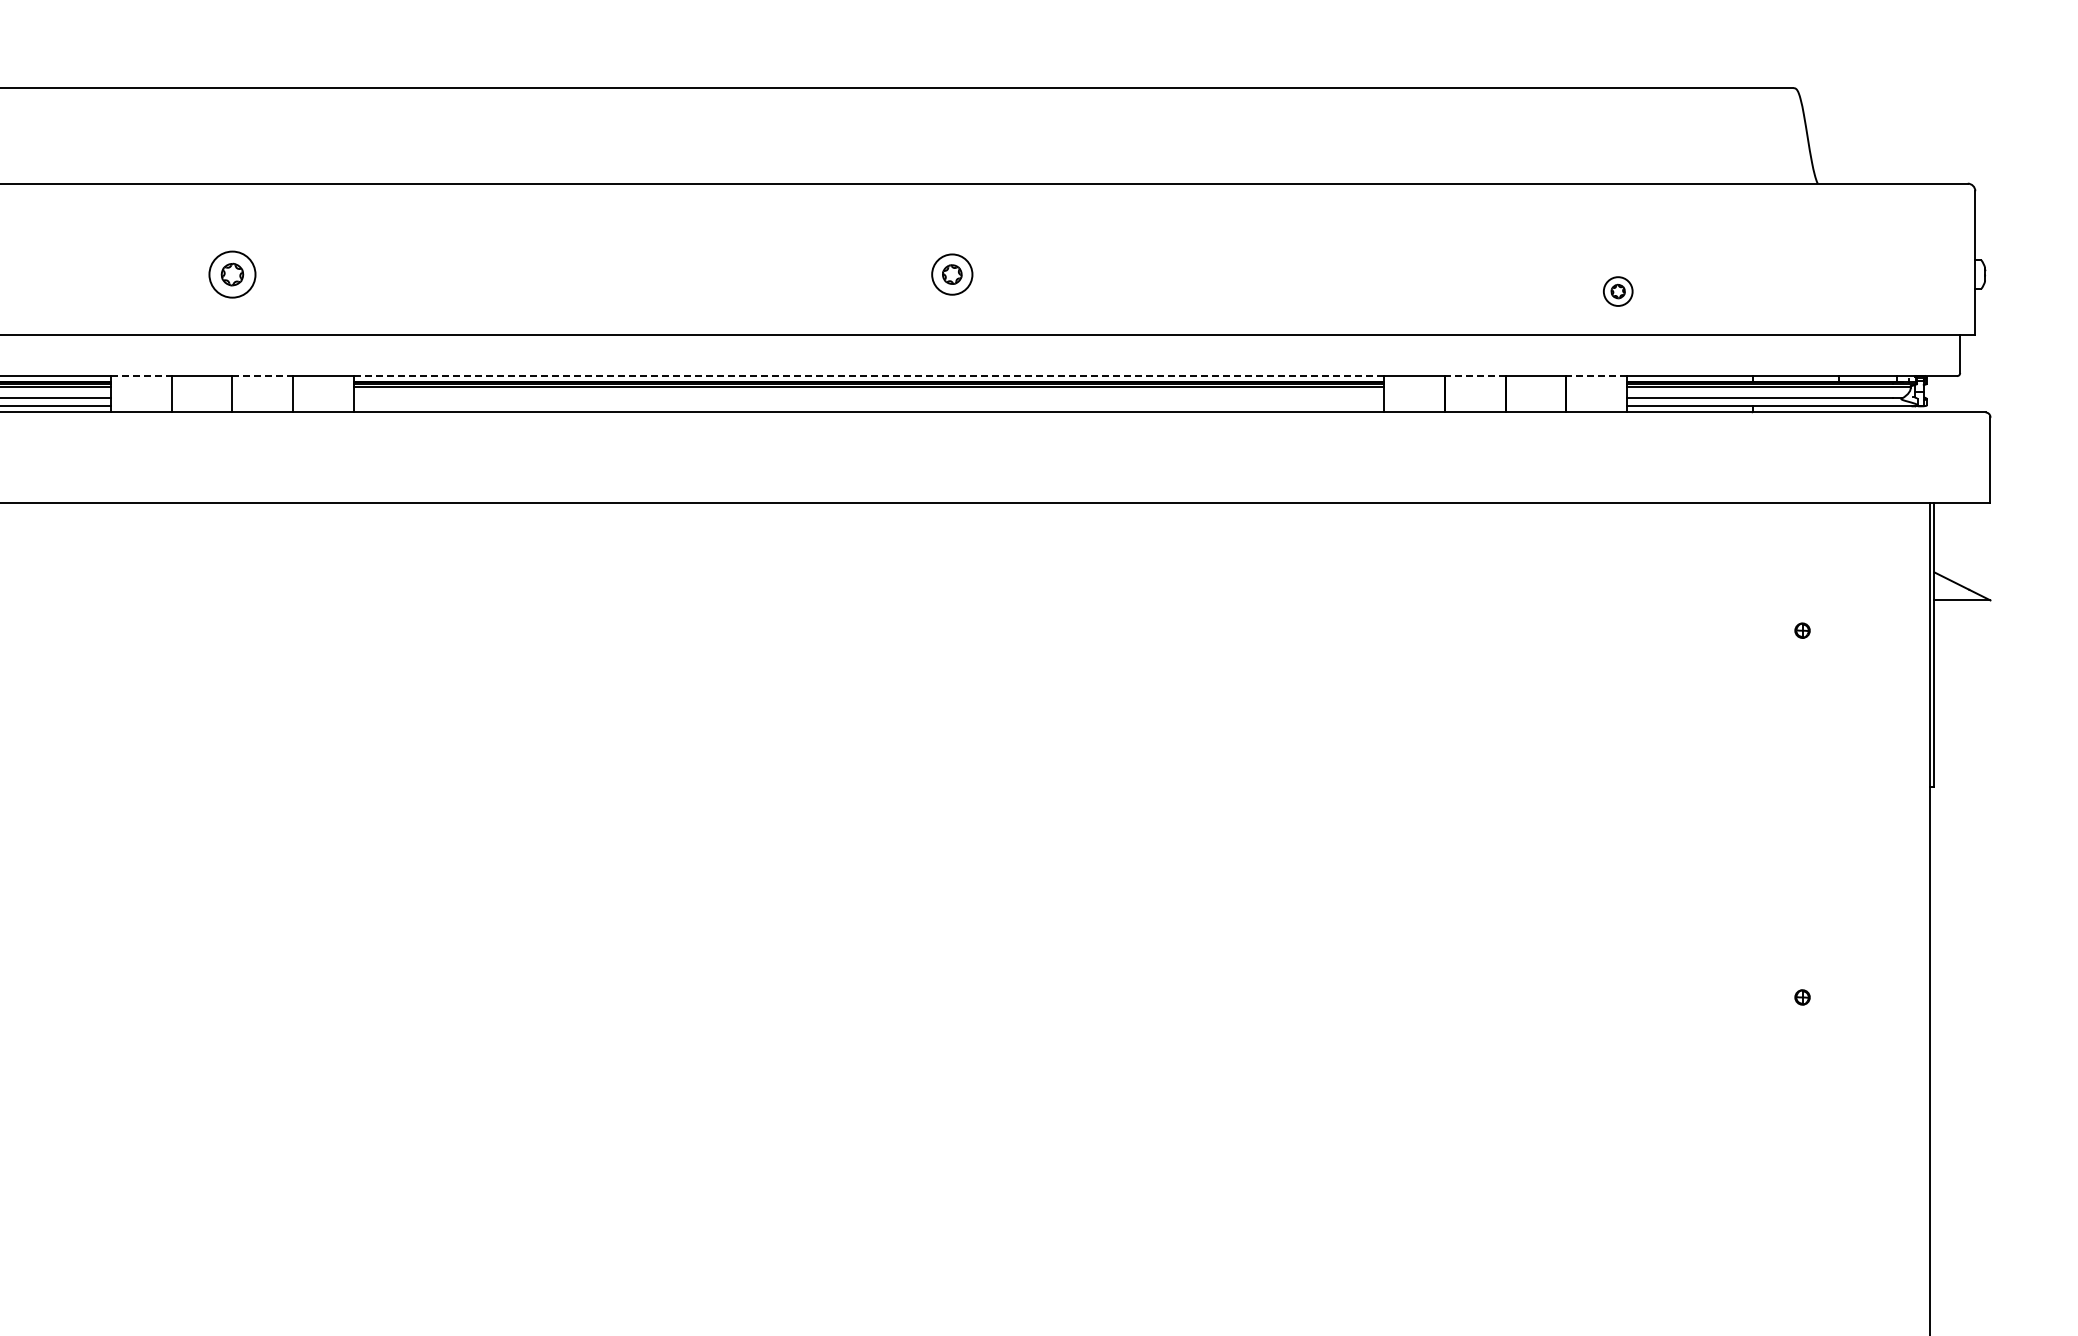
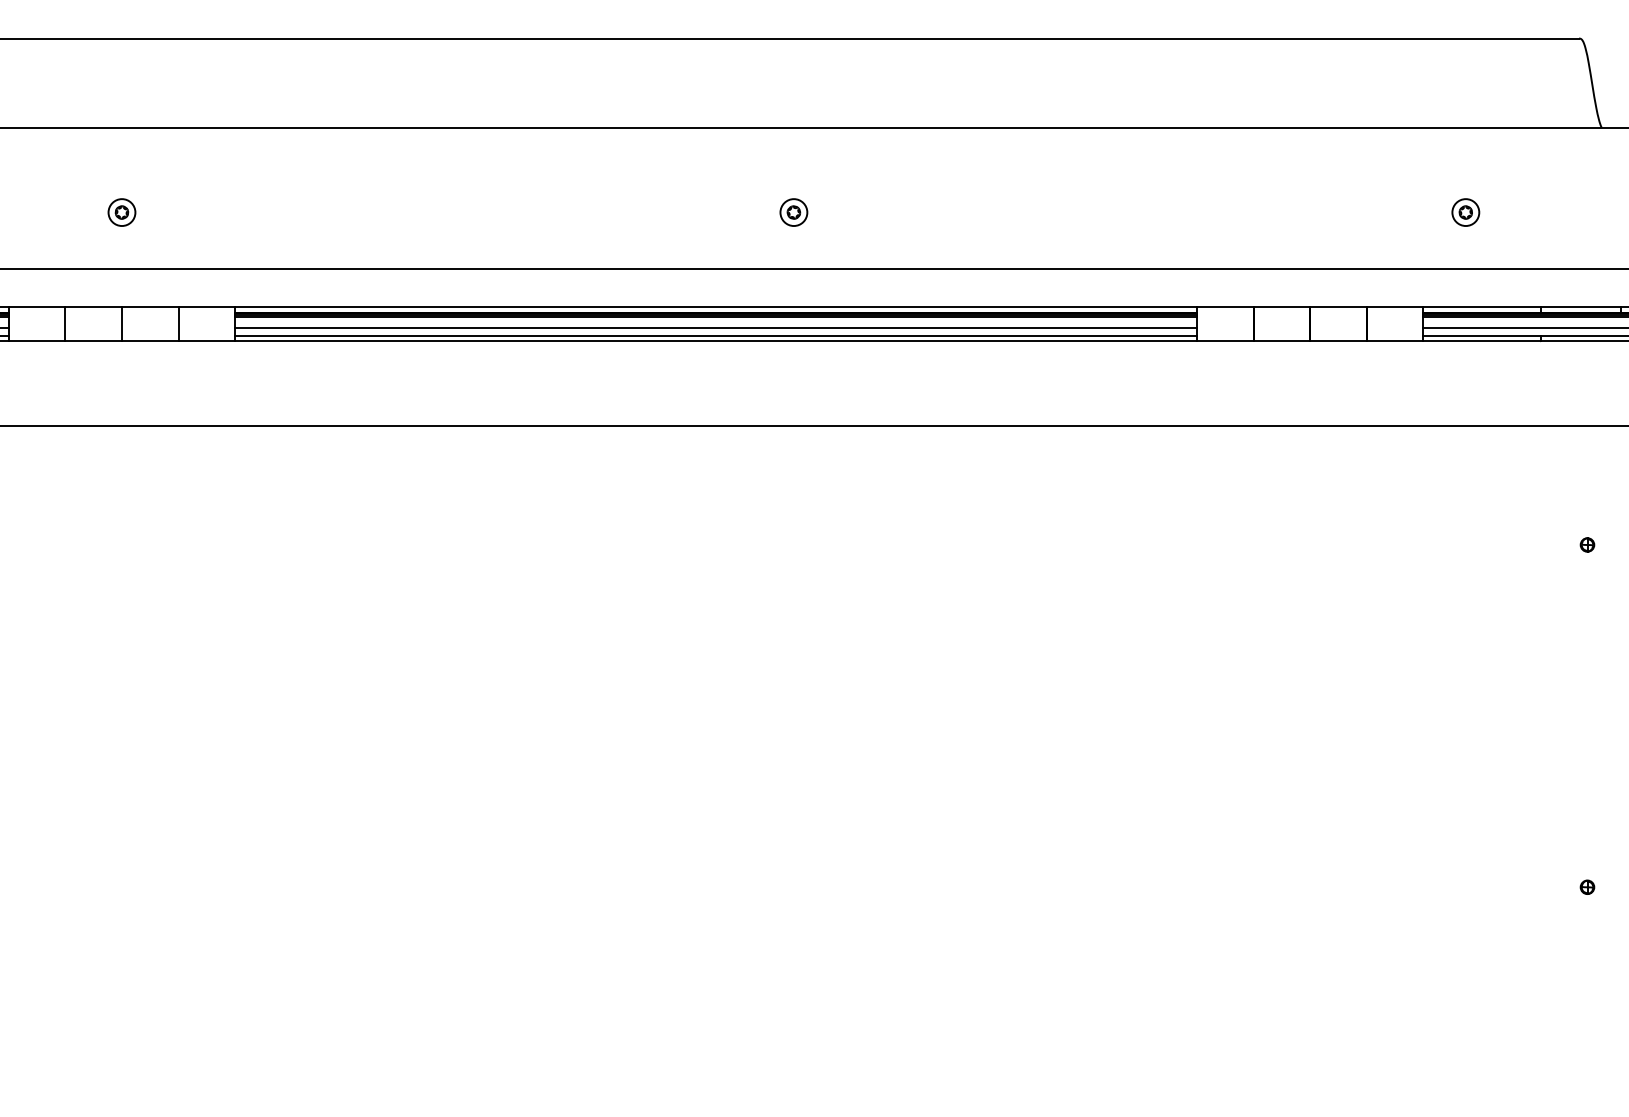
part: (232, 274) -> (122, 212), size x0.62
part: (952, 274) -> (794, 212), size x0.71
part: (1618, 291) -> (1466, 212), moved
line: (142, 376) -> (37, 307), dashed -> solid
line: (263, 376) -> (150, 307), dashed -> solid
line: (868, 376) -> (715, 307), dashed -> solid
line: (1474, 376) -> (1281, 307), dashed -> solid
line: (1595, 376) -> (1394, 307), dashed -> solid
line: (868, 398) -> (715, 328), added
line: (868, 406) -> (715, 335), added

